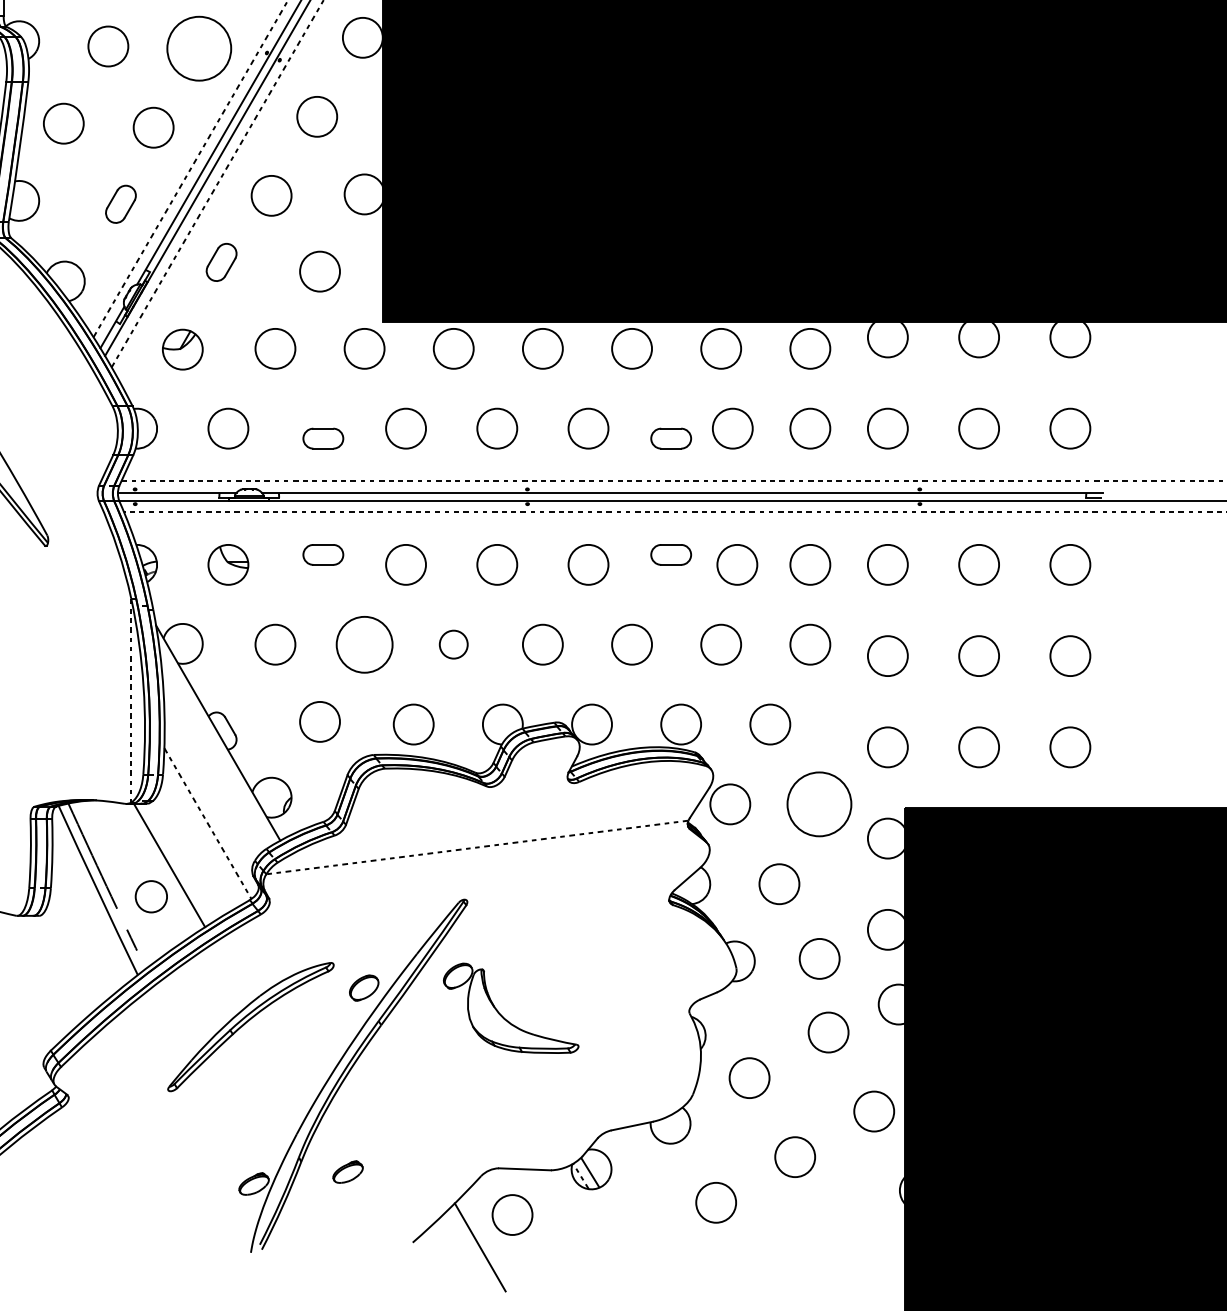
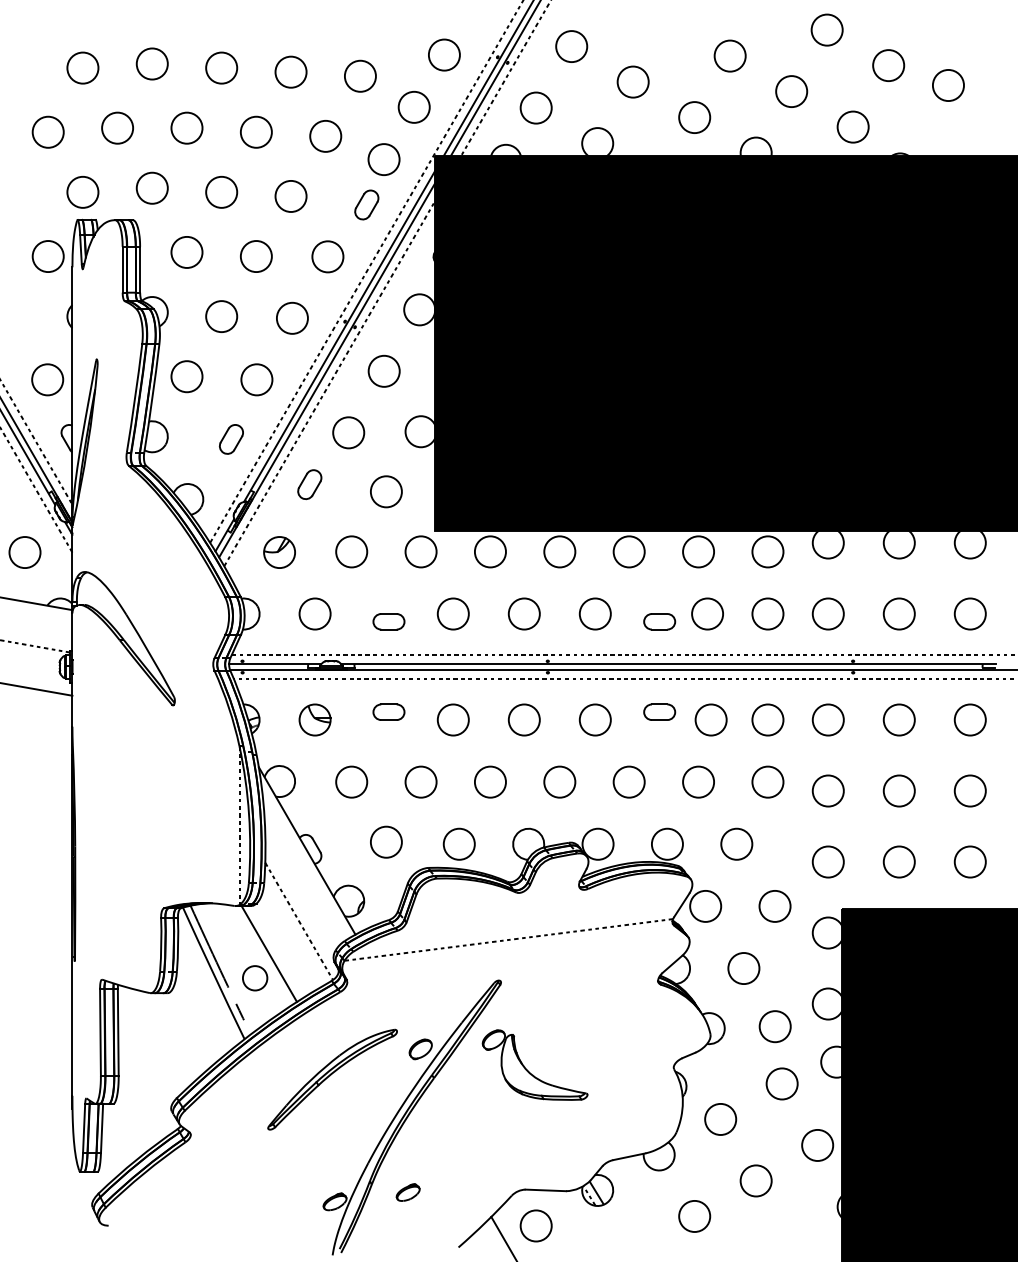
circle: (198, 47) -> (291, 317), size x0.62
circle: (363, 643) -> (420, 781), size x0.71
circle: (453, 643) -> (490, 781), size x1.43
circle: (818, 803) -> (774, 905), size x0.62

